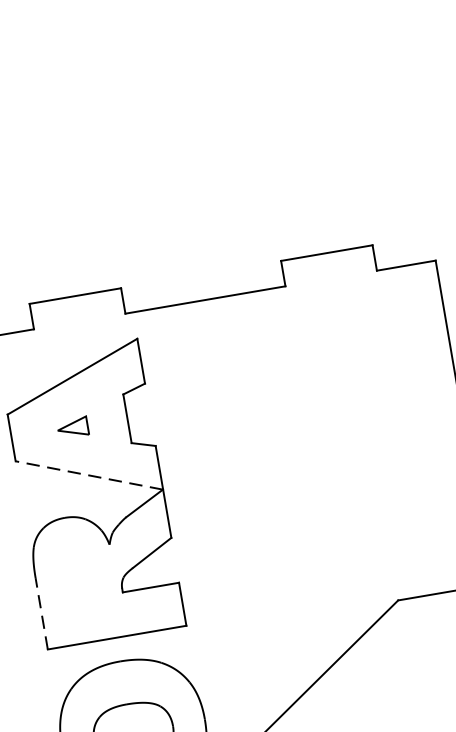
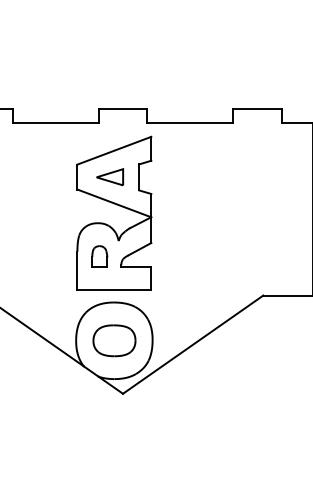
part: (71, 428) -> (109, 177), size x1.67
line: (87, 475) -> (113, 203), dashed -> solid
part: (78, 579) -> (99, 256), added
line: (41, 613) -> (77, 270), dashed -> solid

